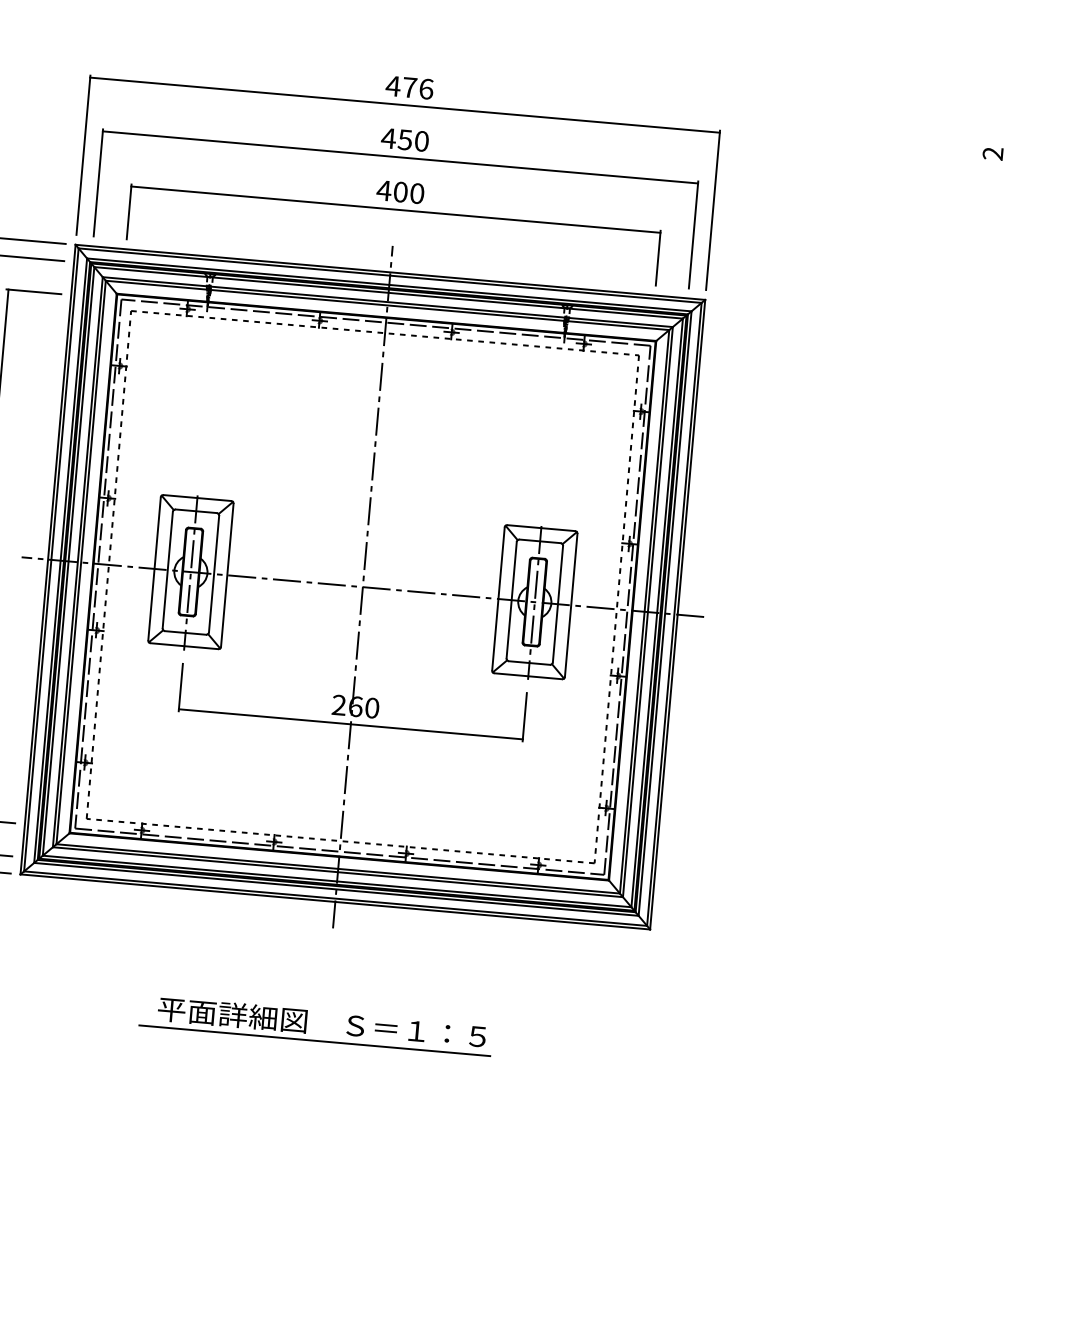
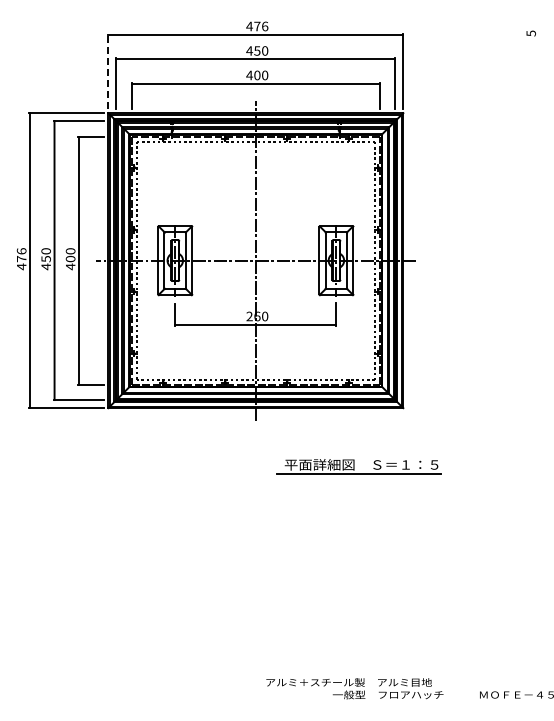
line: (83, 153) -> (108, 70), solid -> dashed
text: (991, 153) -> (530, 33), 2 -> 5
part: (315, 1025) -> (358, 466), moved

